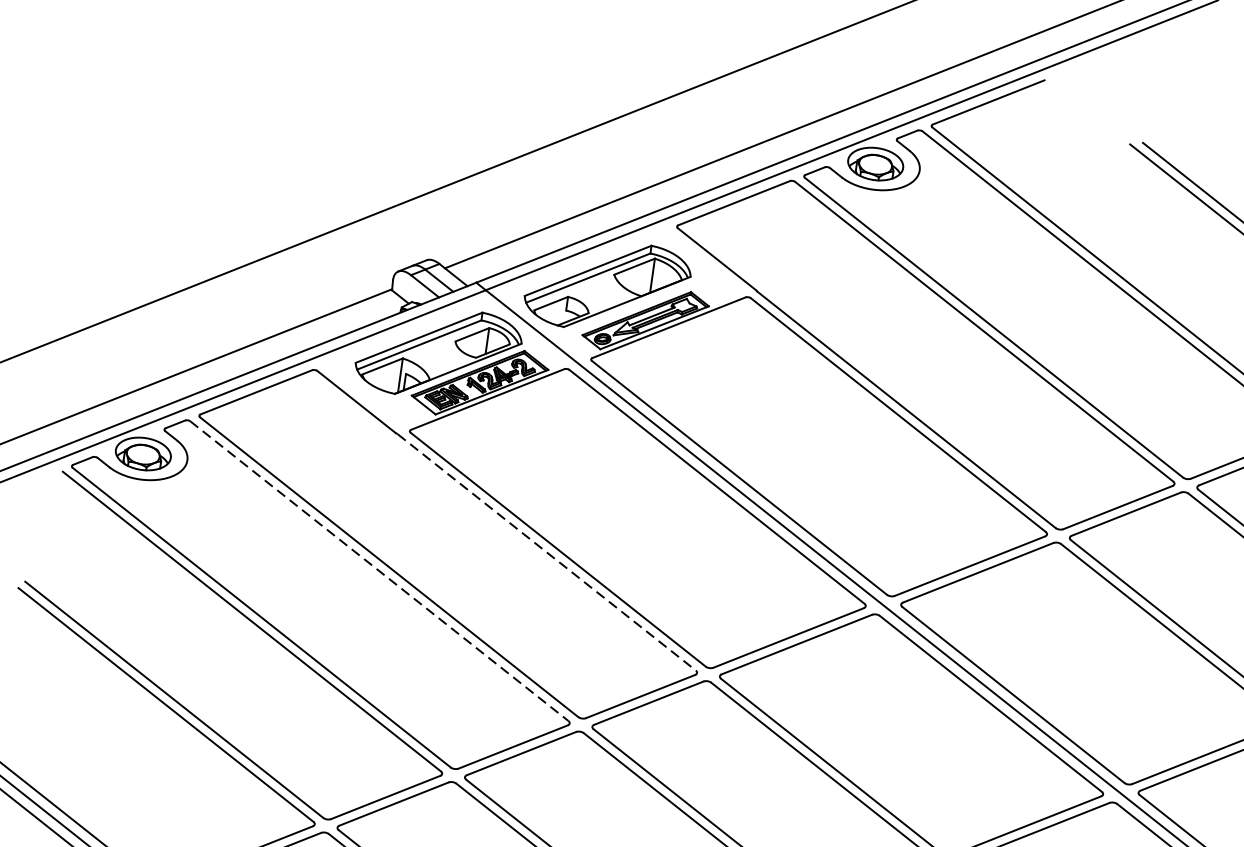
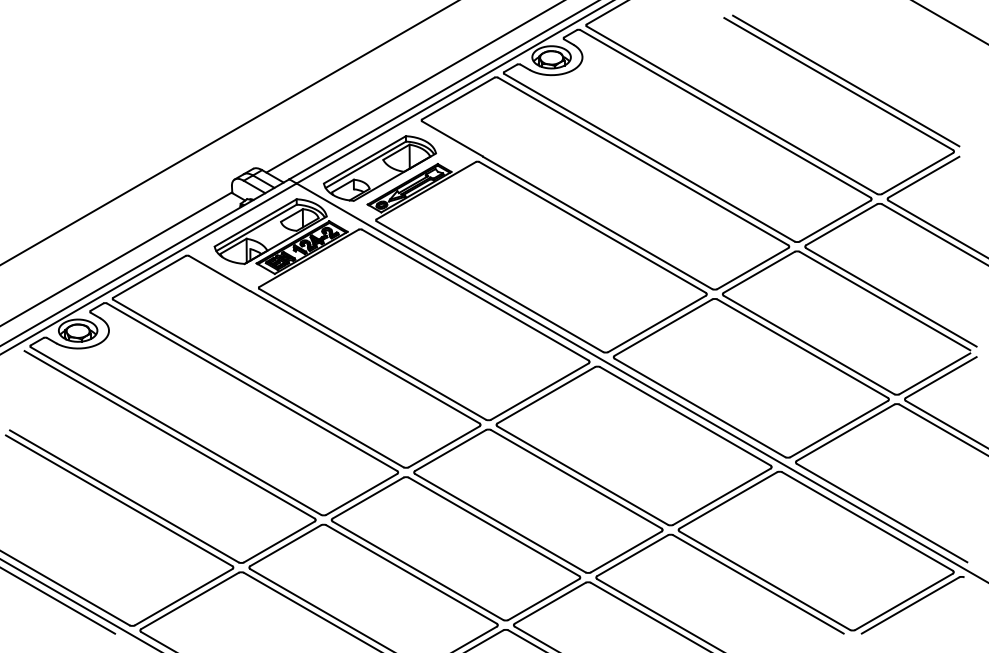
line: (547, 552) -> (365, 357), dashed -> solid
line: (379, 571) -> (252, 387), dashed -> solid

